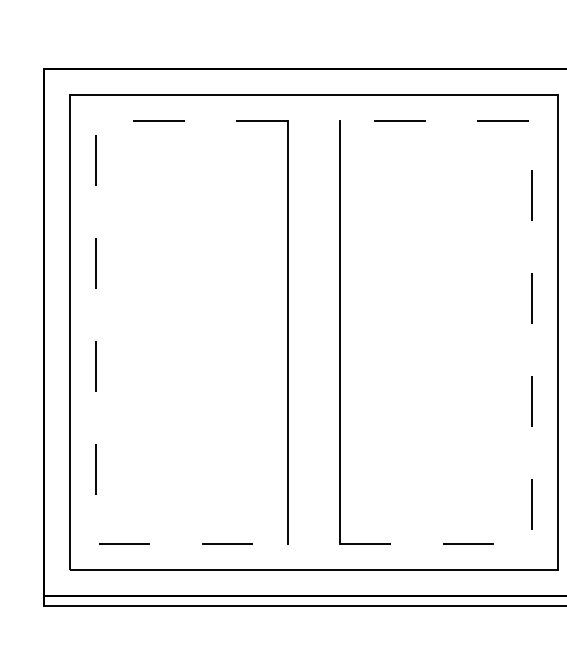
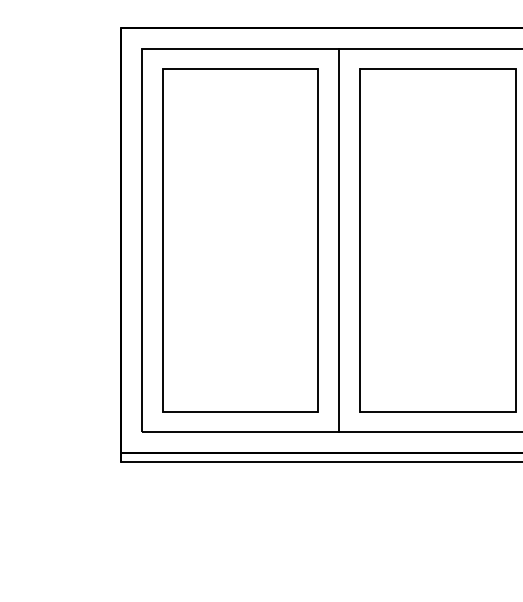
line: (531, 331) -> (515, 239), dashed -> solid
line: (95, 332) -> (162, 240), dashed -> solid
line: (313, 332) -> (339, 240), added

